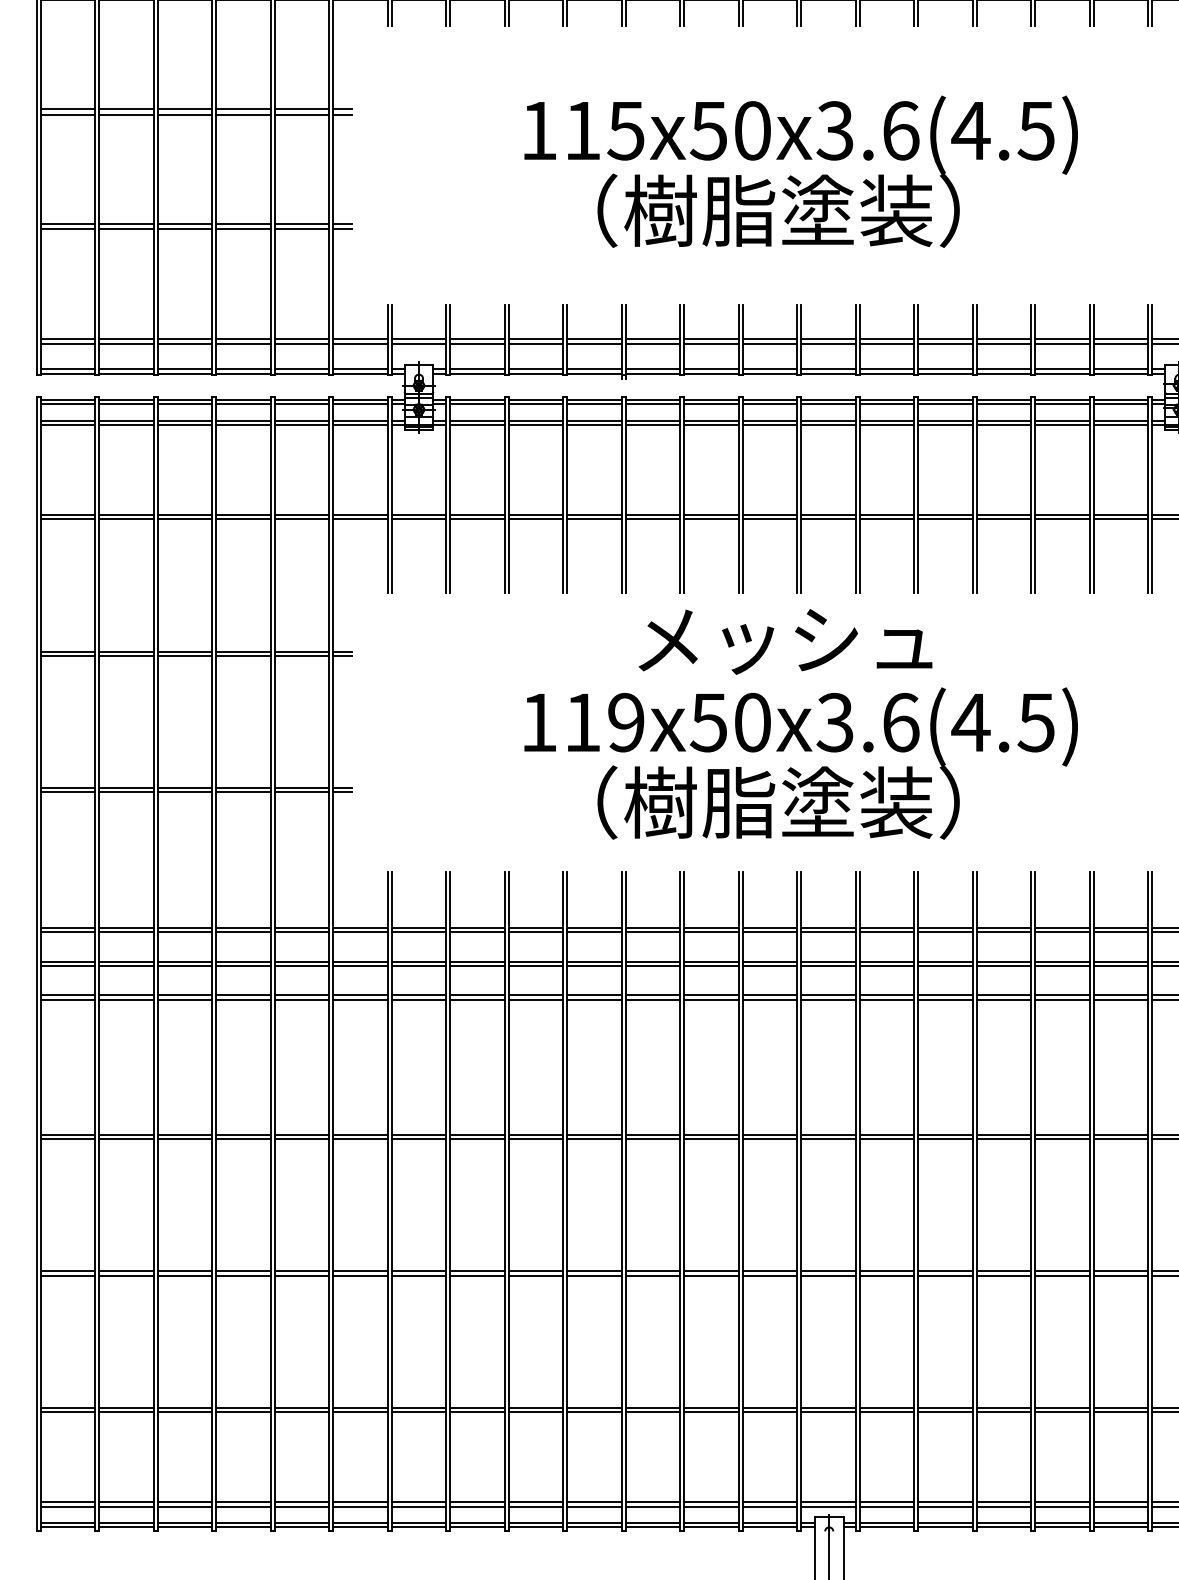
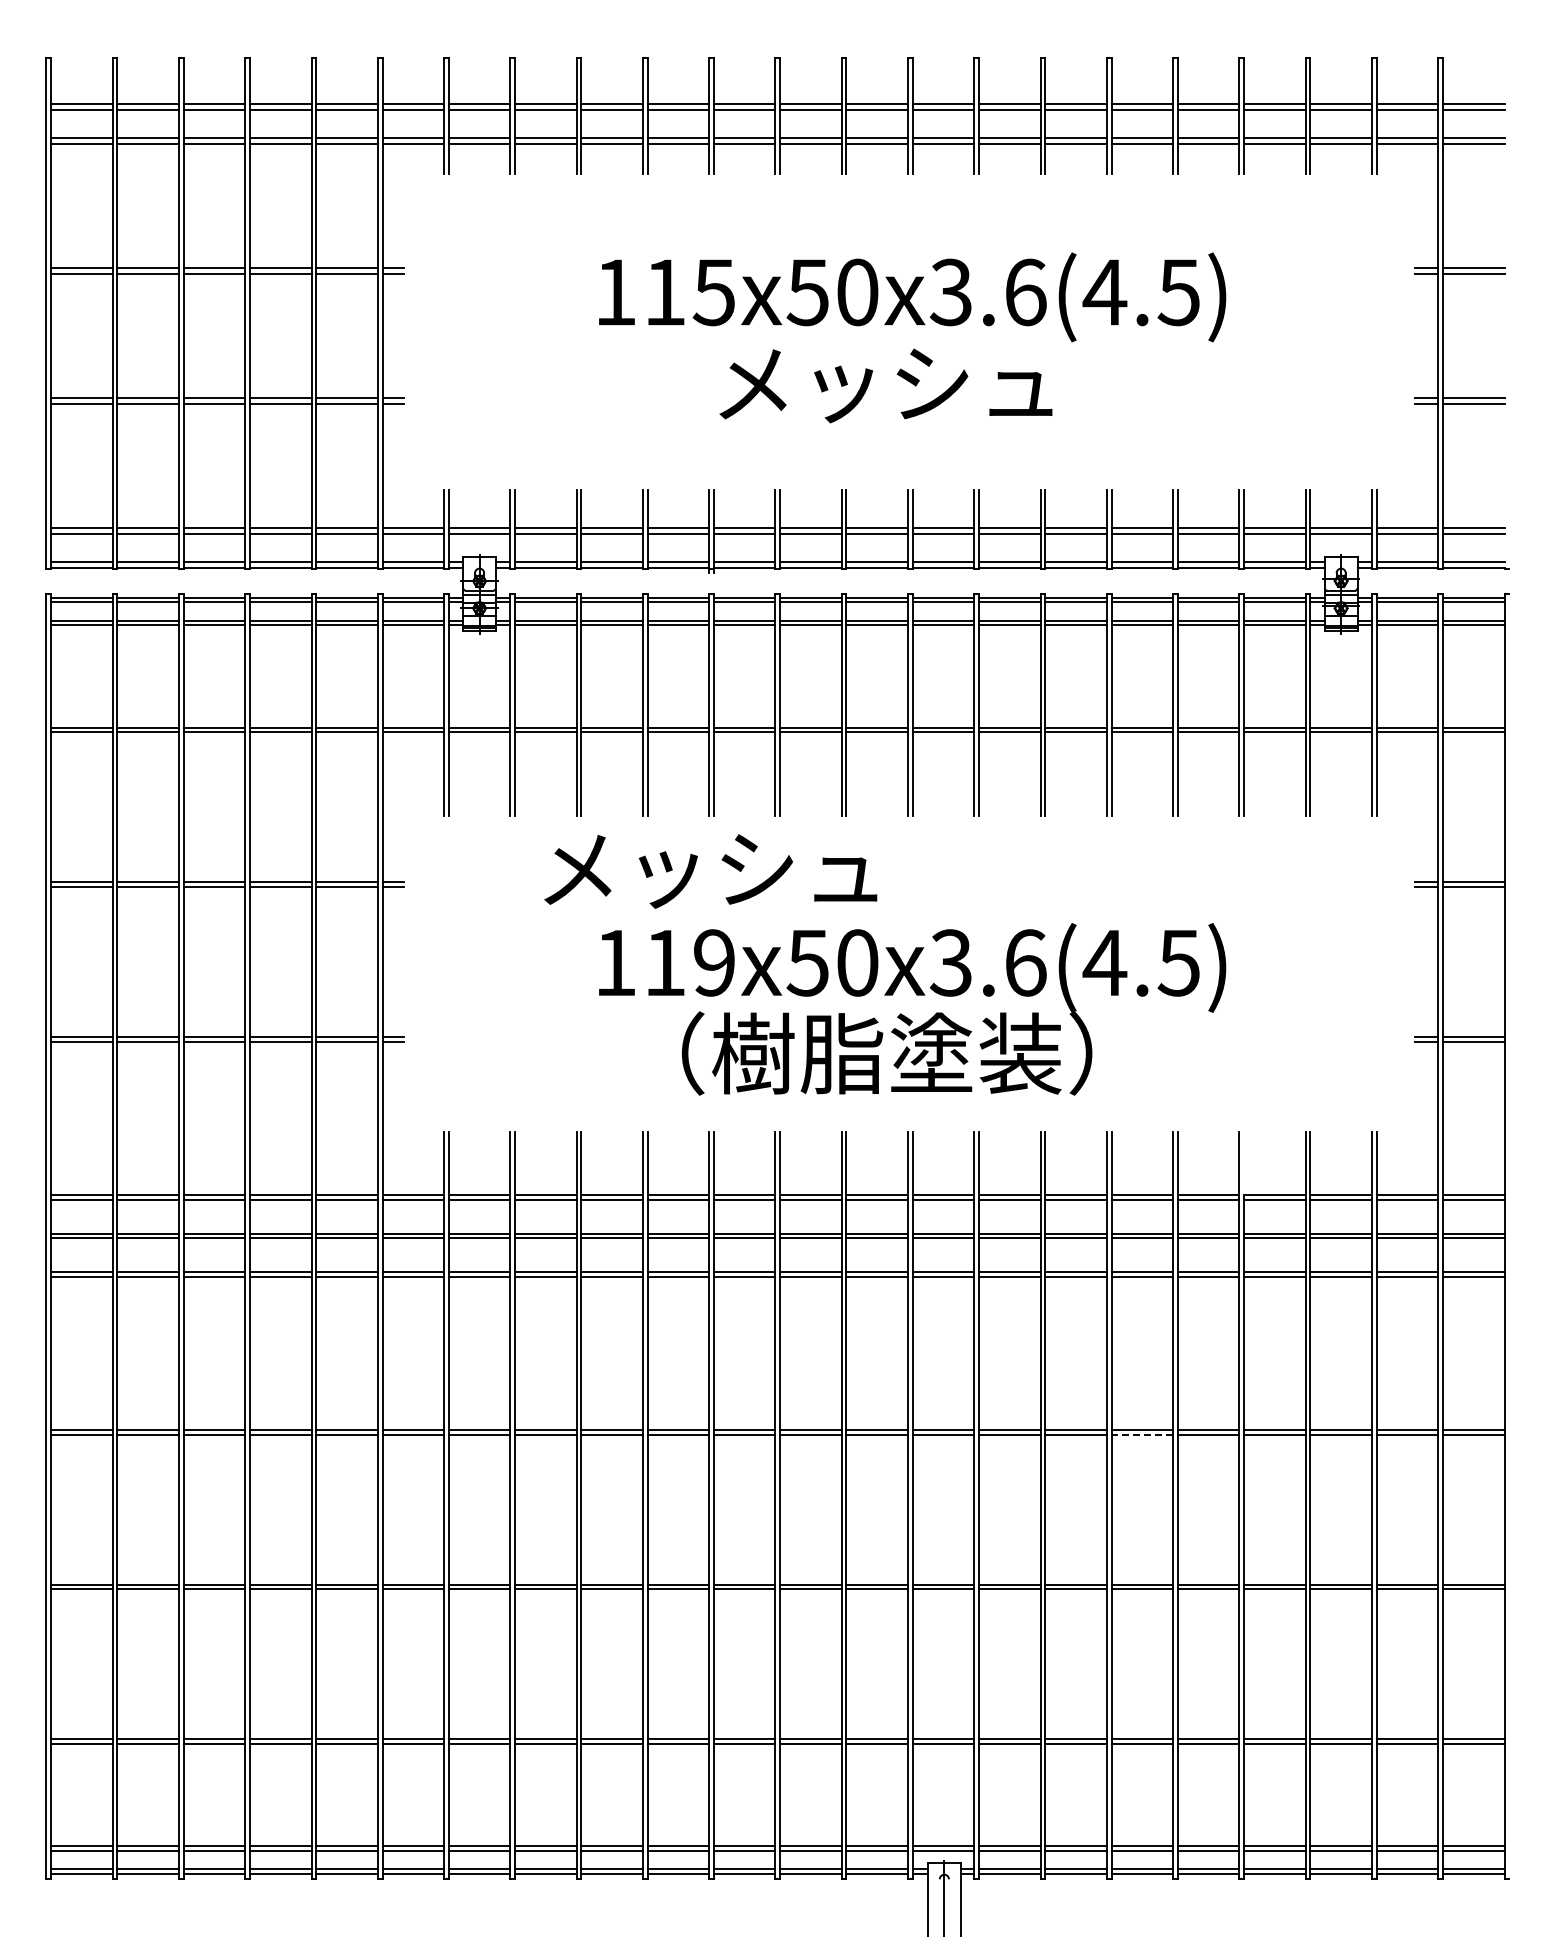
text: (778, 210) -> (886, 382), （樹脂塗装） -> メッシュ
text: (785, 641) -> (710, 871), moved
line: (1094, 898) -> (1244, 1162), removed
line: (1004, 1138) -> (1142, 1434), solid -> dashed

